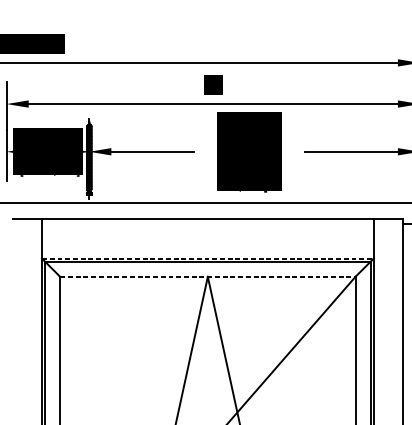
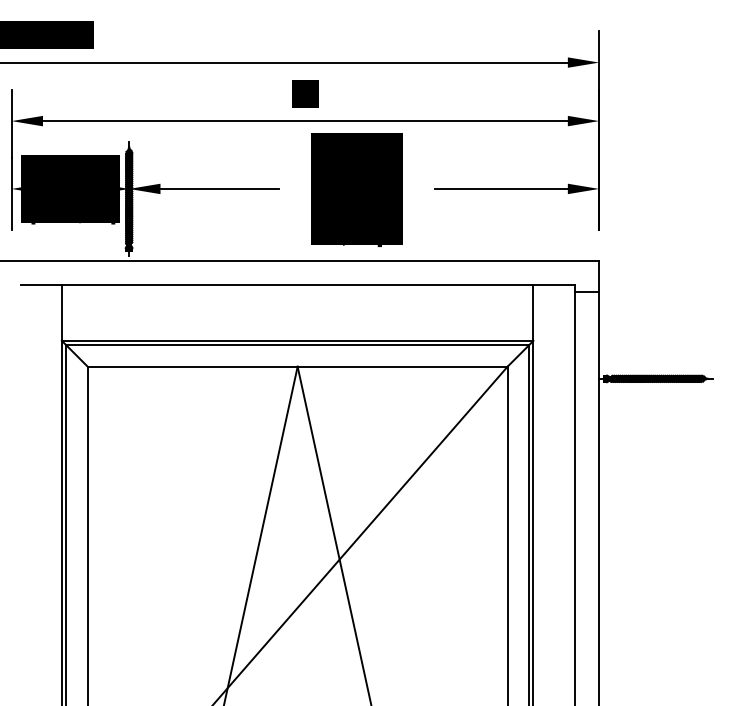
line: (207, 258) -> (297, 340), dashed -> solid
line: (207, 276) -> (297, 366), dashed -> solid

